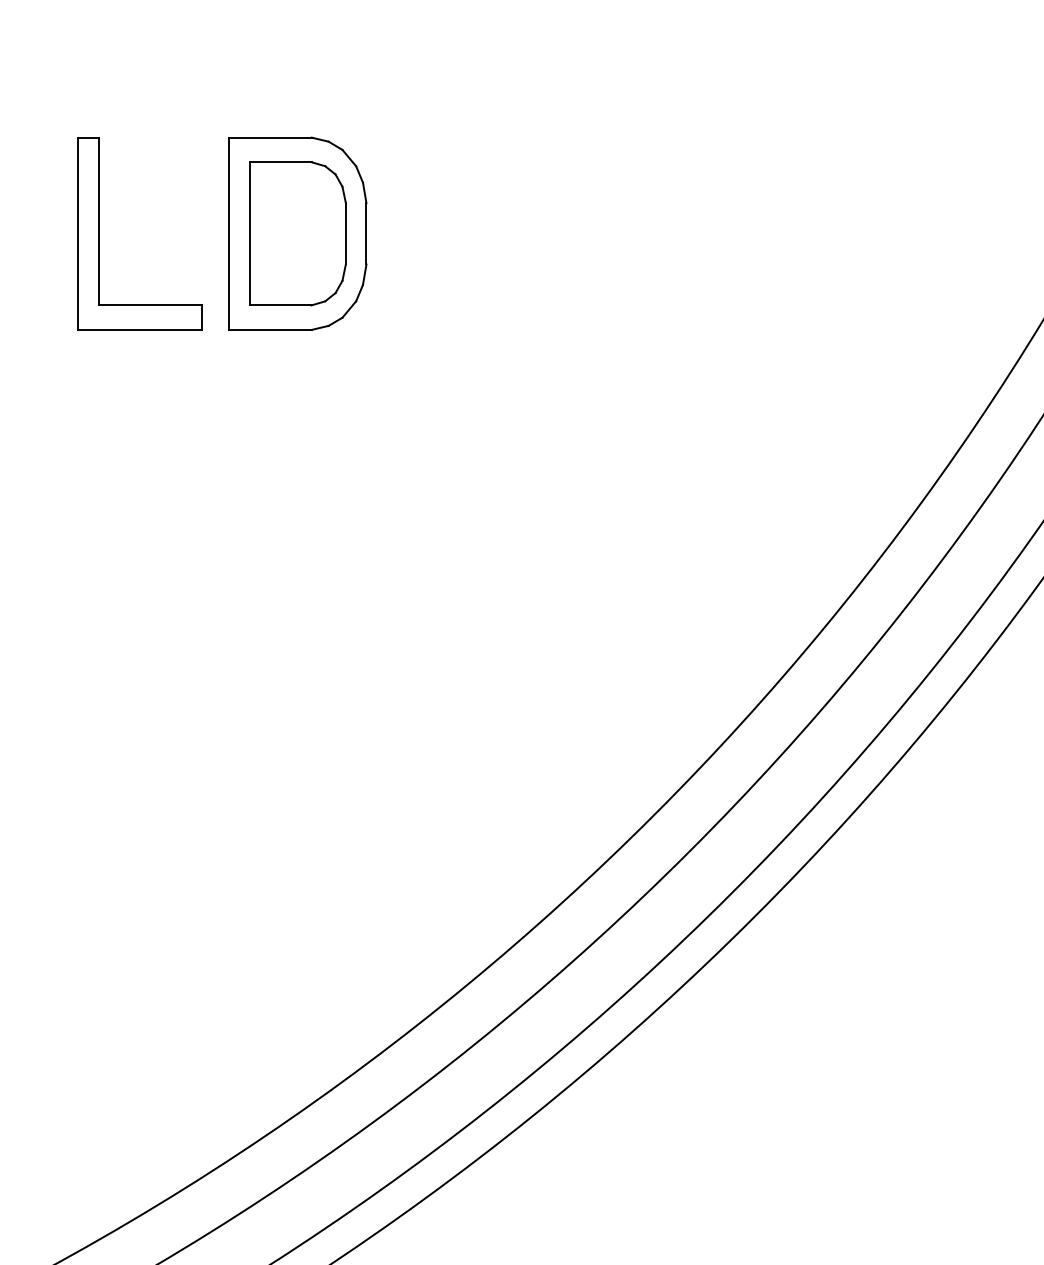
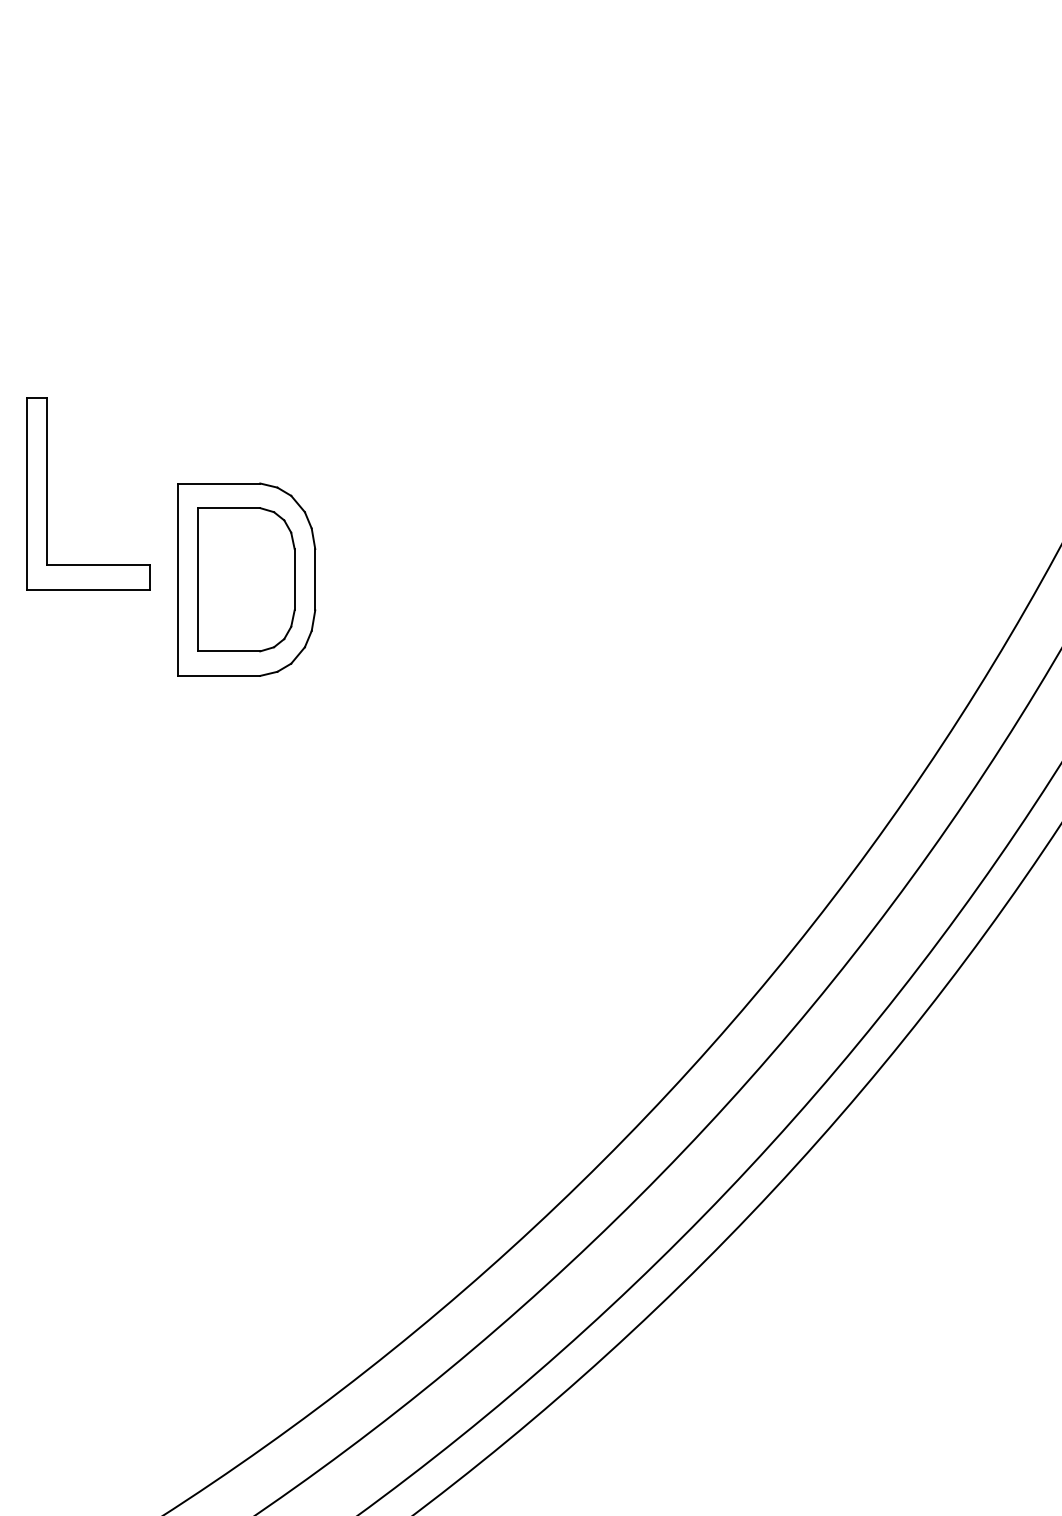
part: (98, 233) -> (47, 493), moved

